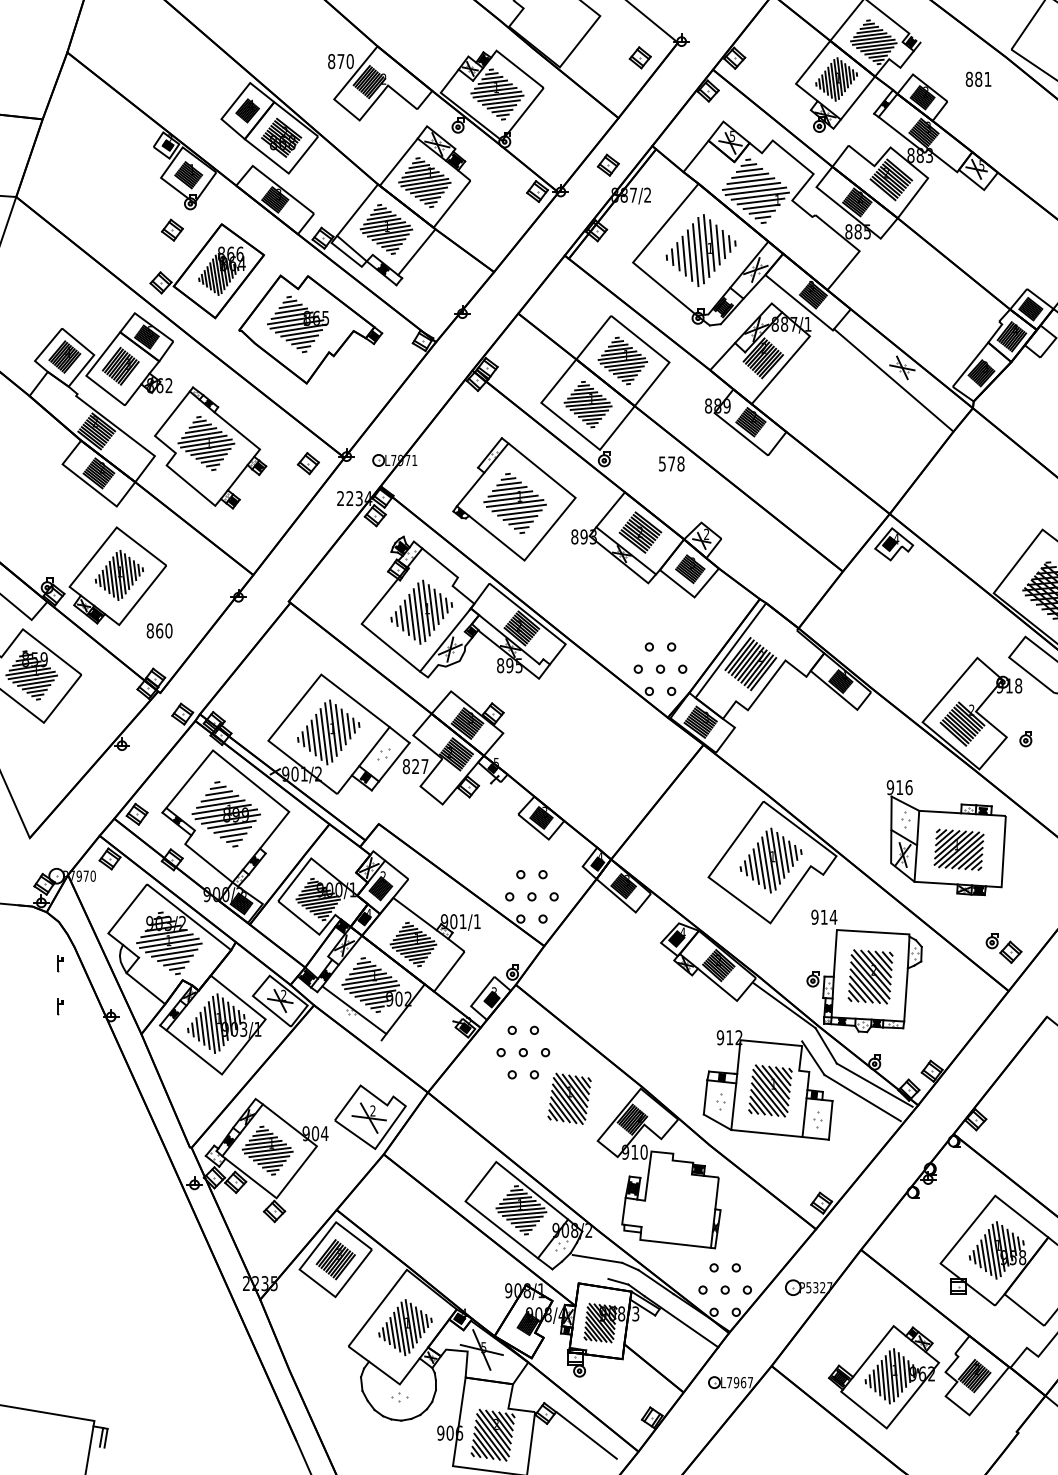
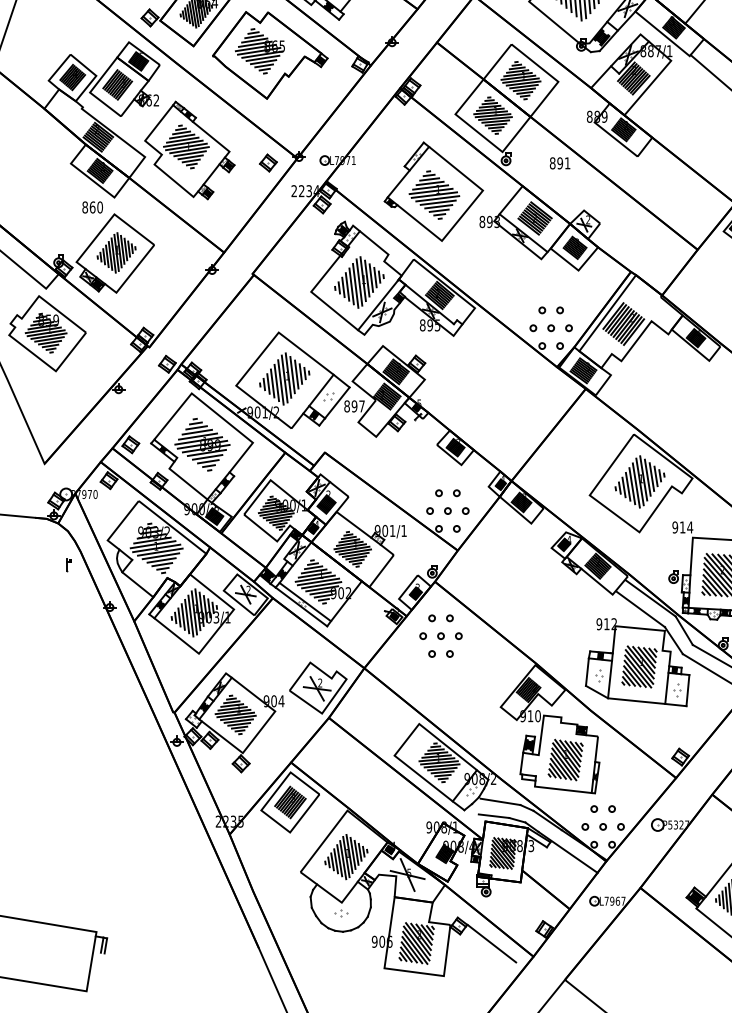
text: (671, 463) -> (560, 162), 578 -> 891
text: (159, 630) -> (92, 207), moved
text: (415, 766) -> (354, 406), 827 -> 897
part: (60, 1006) -> (69, 599), removed
line: (349, 1016) -> (301, 607), added
line: (772, 1019) -> (641, 609), added
part: (569, 1098) -> (565, 759), moved
line: (589, 1276) -> (494, 815), added

